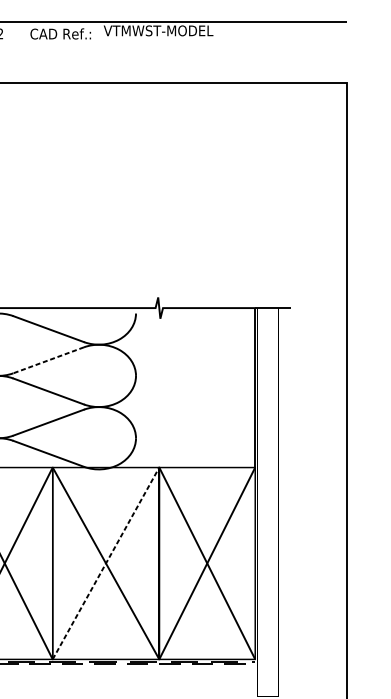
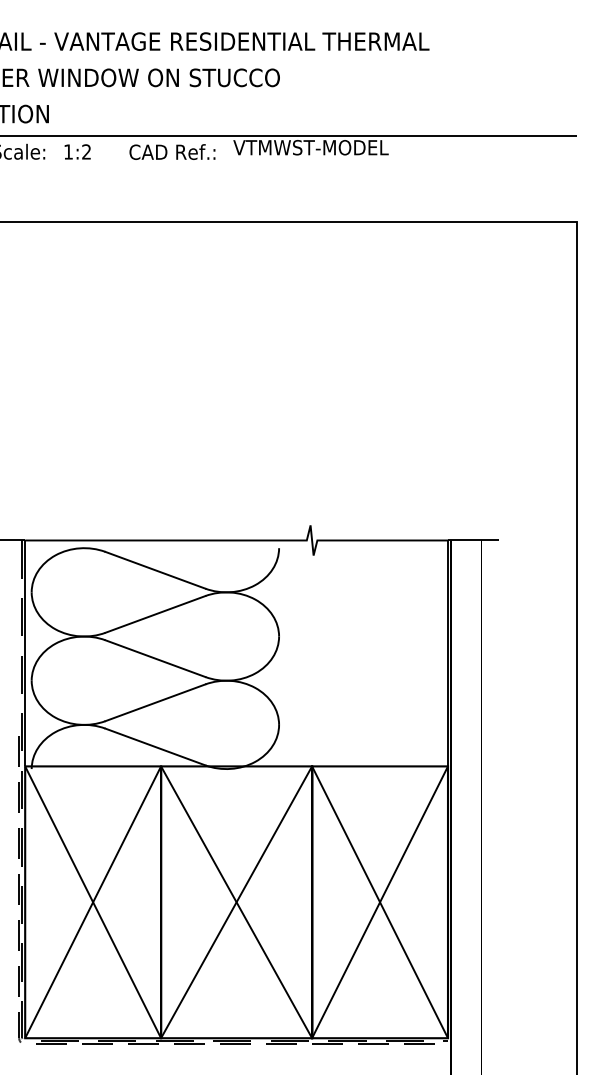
line: (48, 360) -> (154, 614), dashed -> solid
line: (105, 562) -> (236, 901), dashed -> solid

